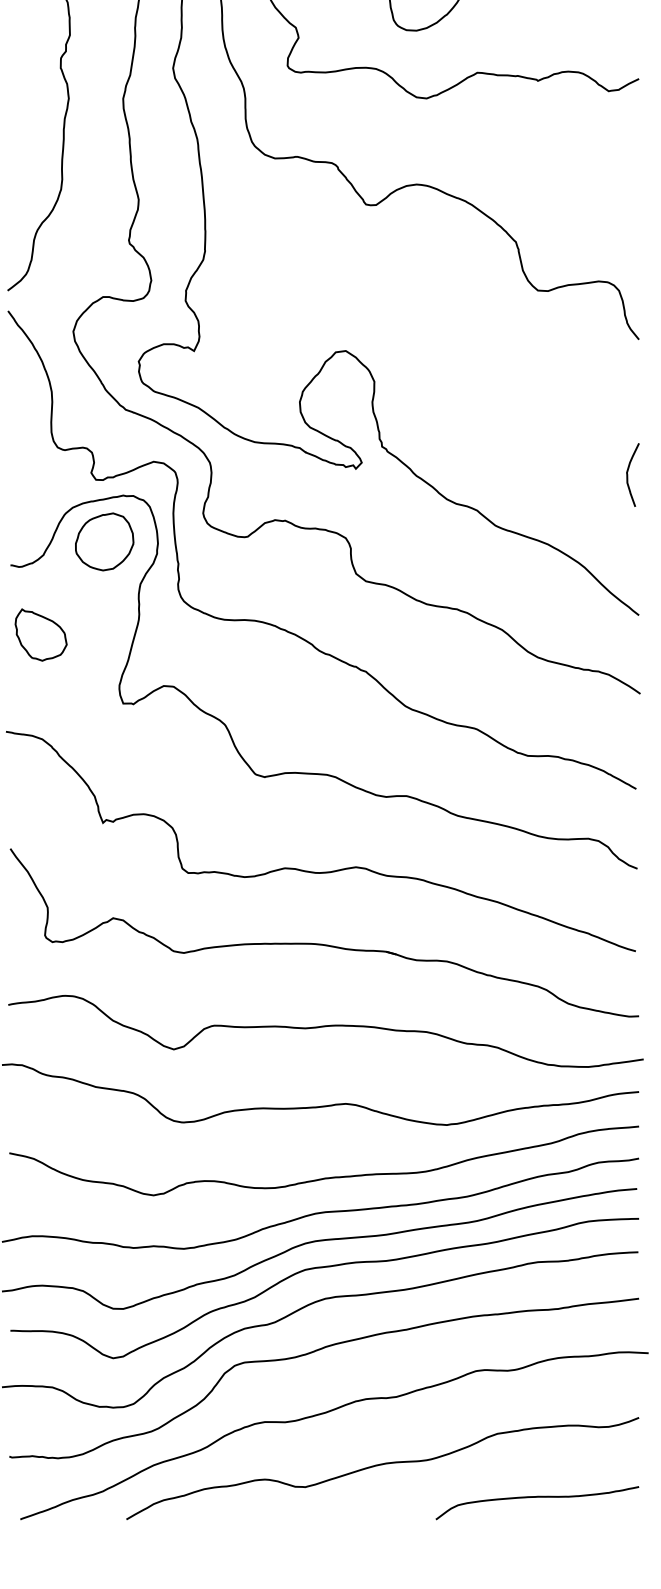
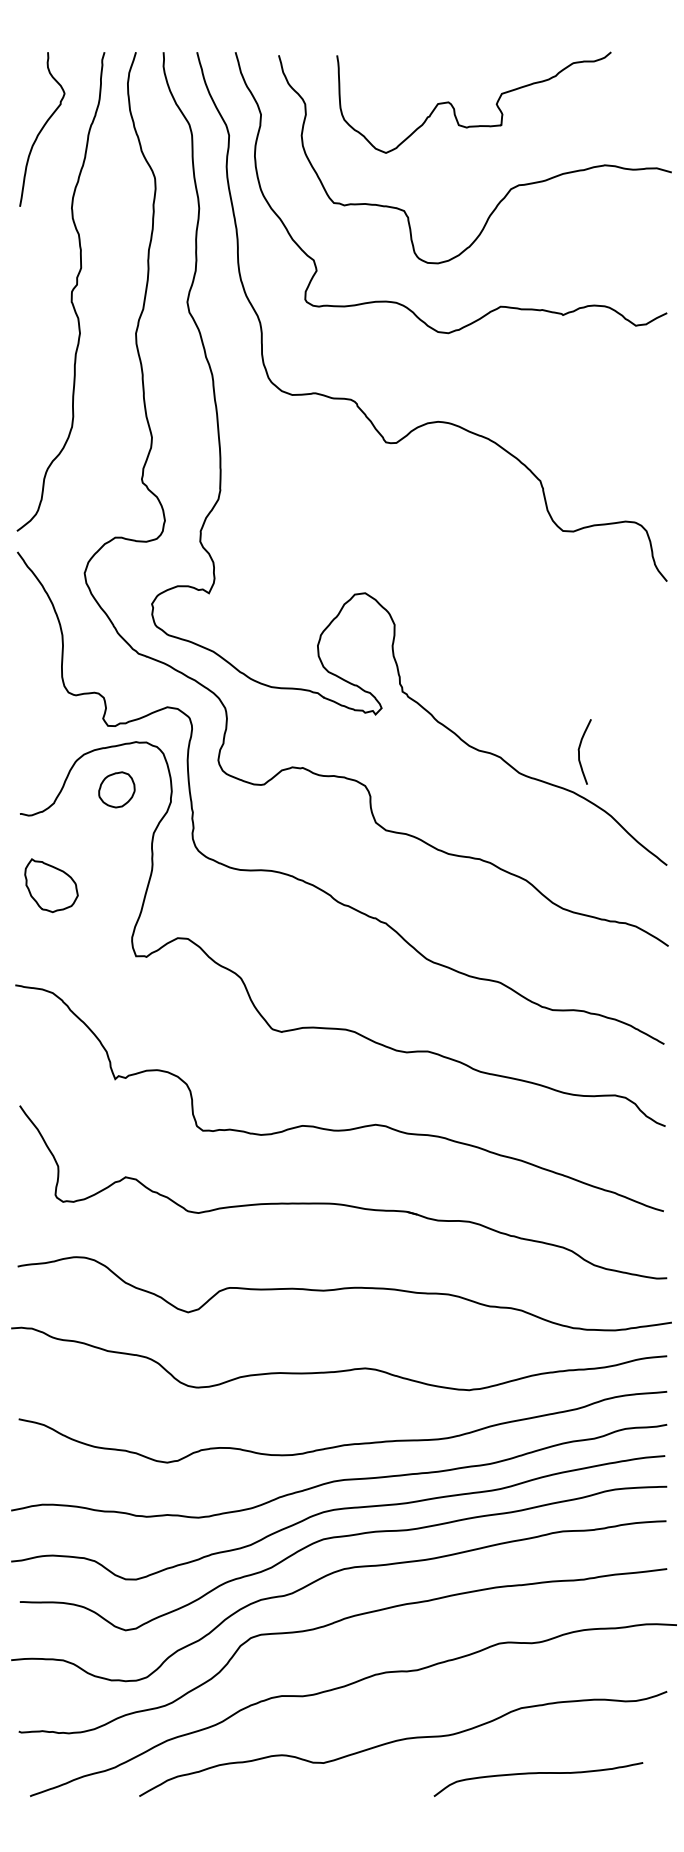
curve: (627, 474) -> (579, 751), moved
part: (104, 541) -> (116, 789), size x0.6
curve: (534, 1498) -> (535, 1774), moved

